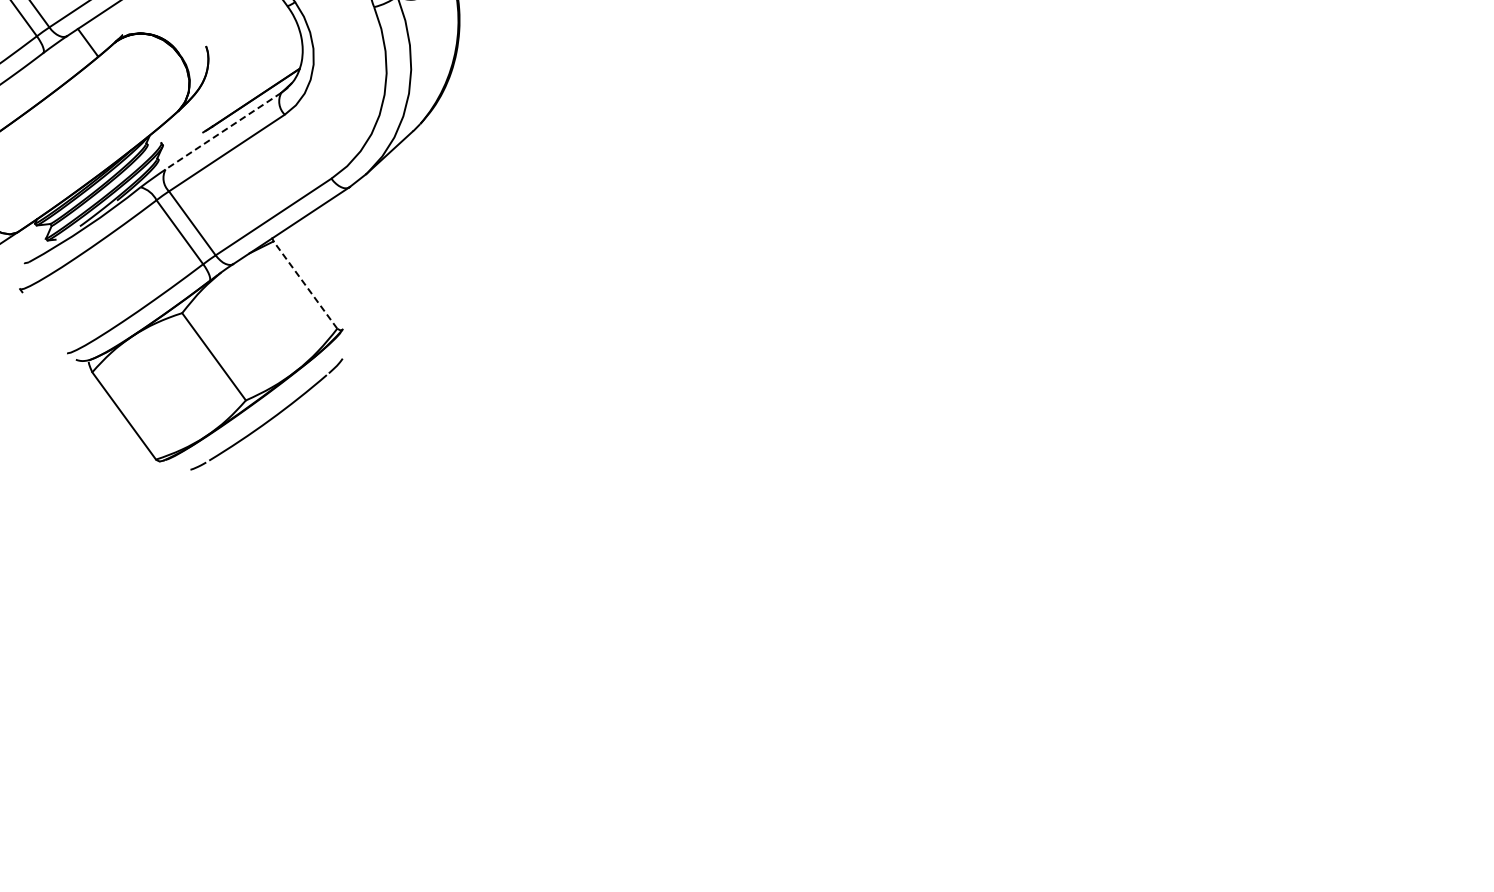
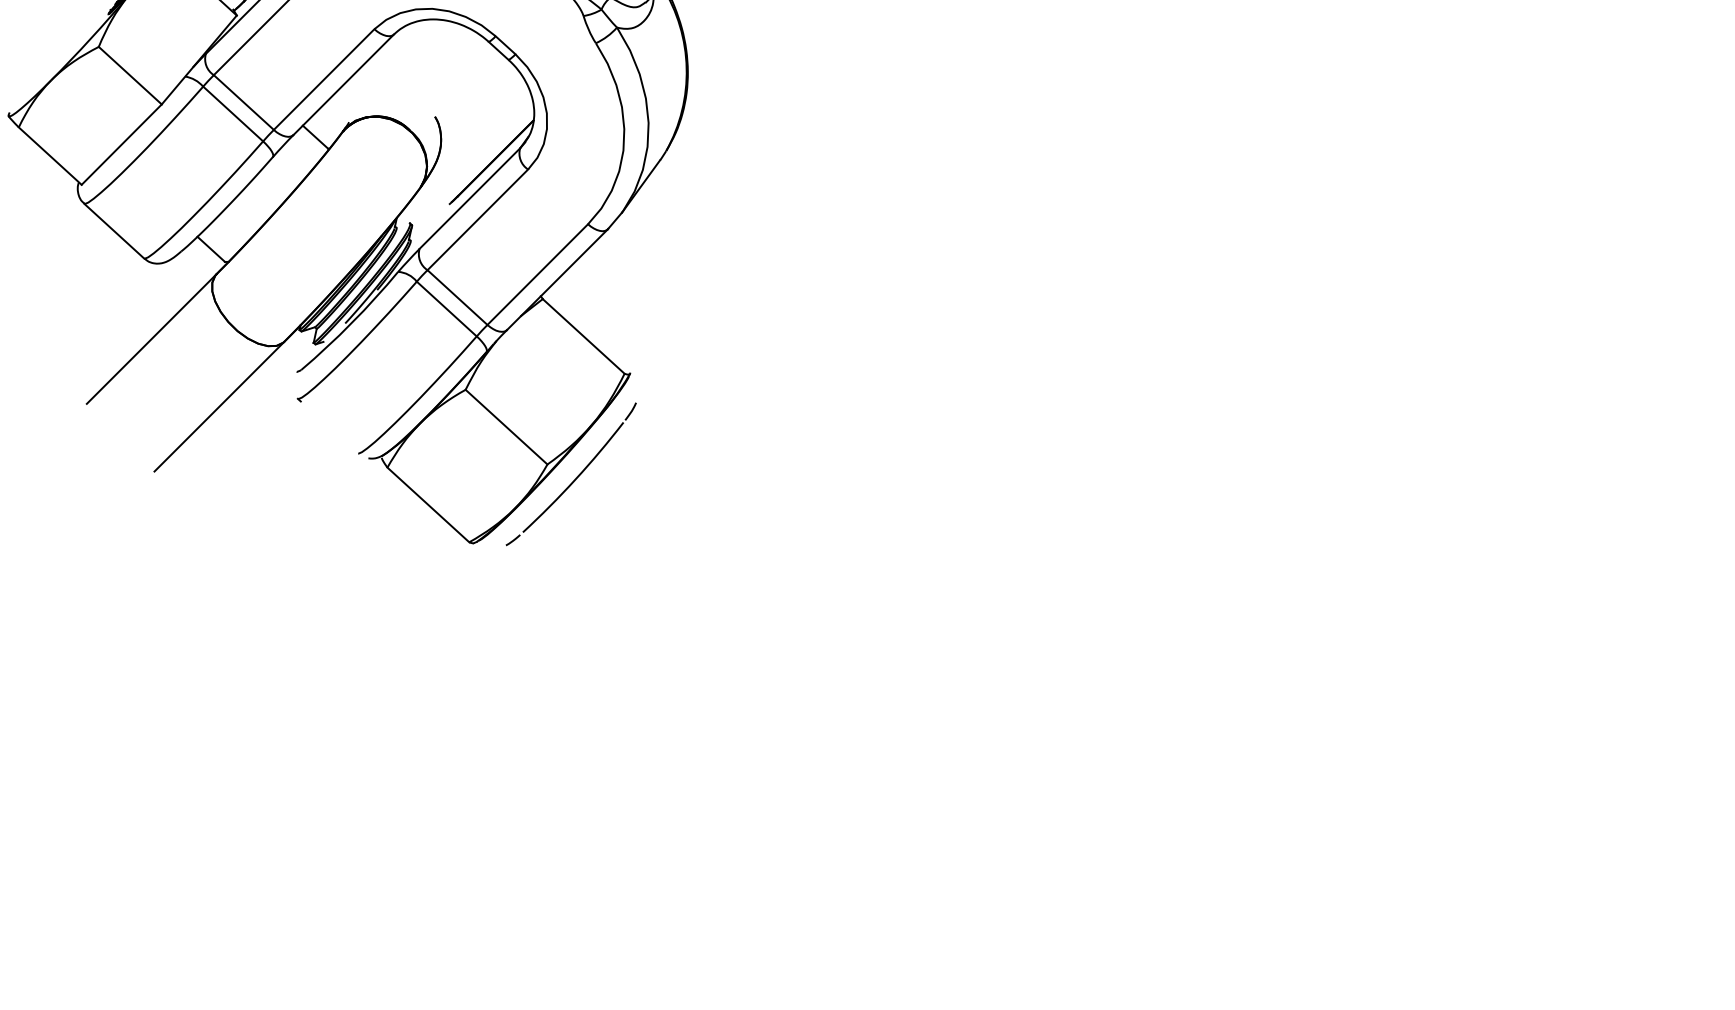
line: (223, 130) -> (469, 198), dashed -> solid
line: (305, 285) -> (583, 336), dashed -> solid

